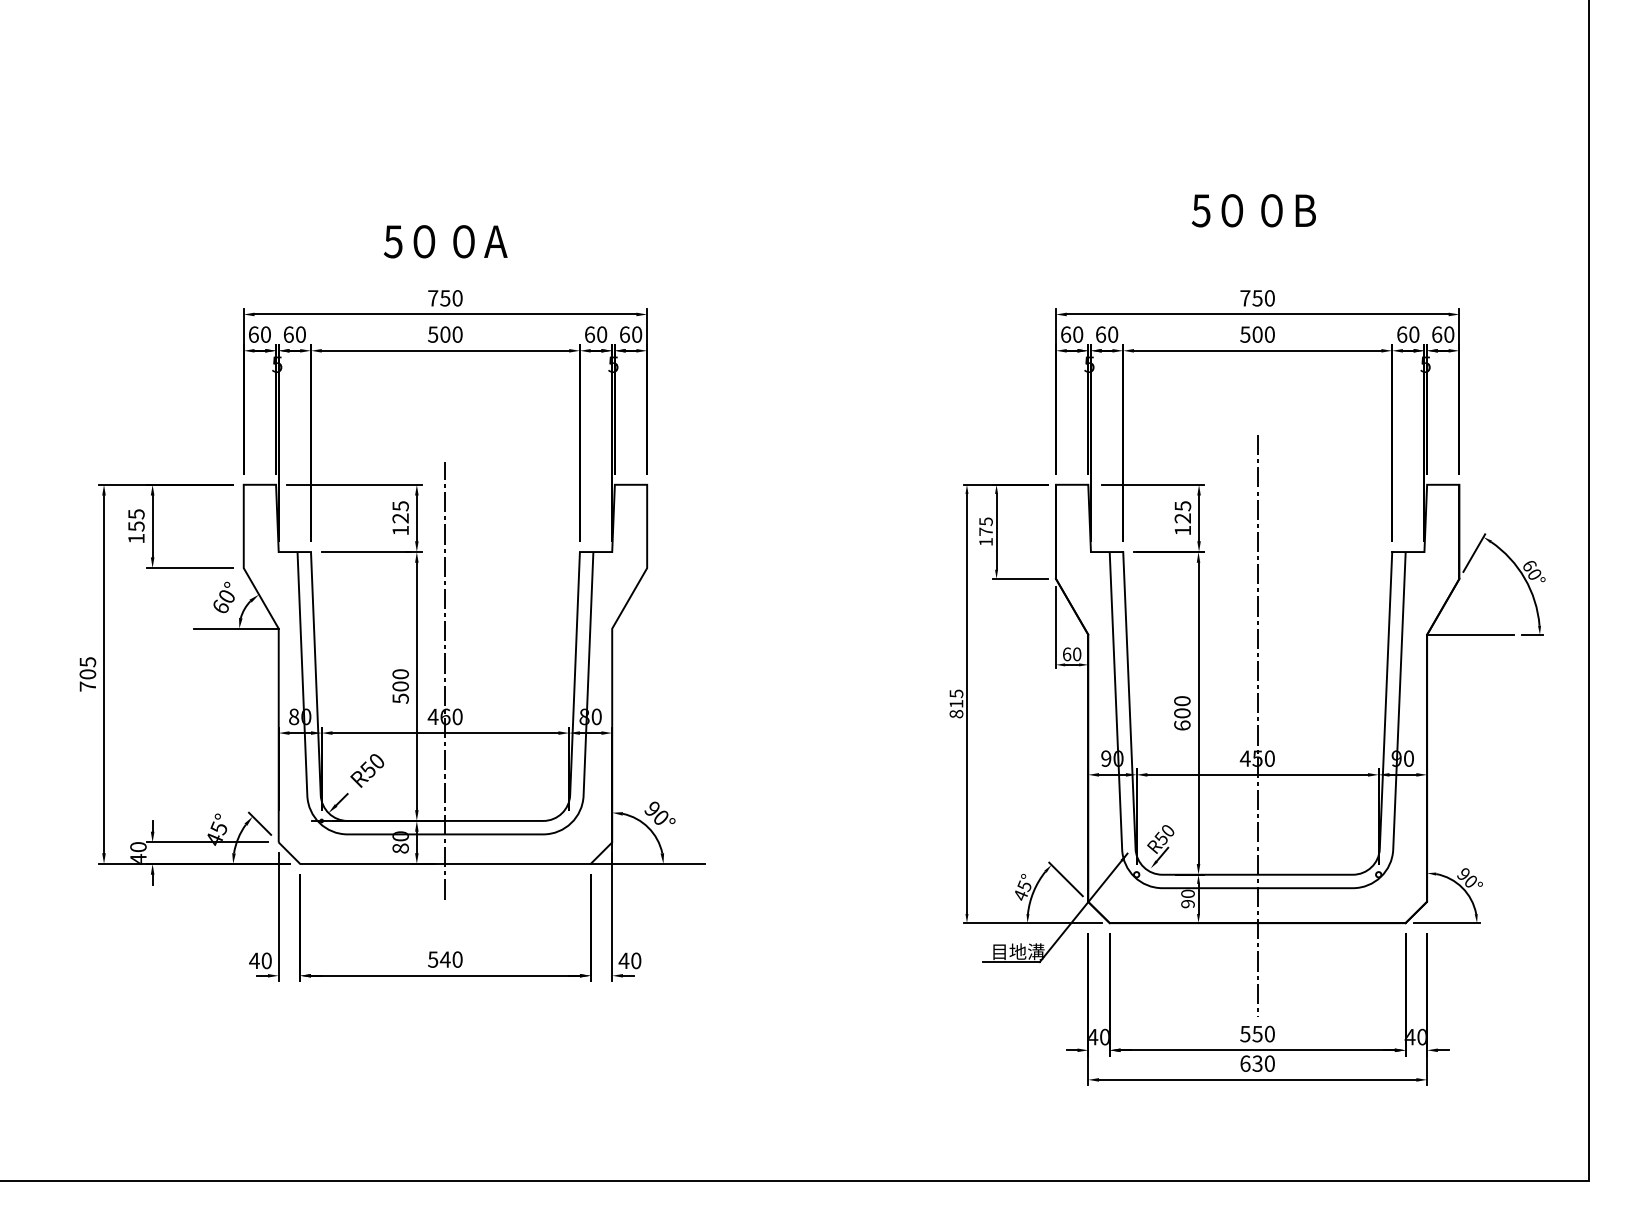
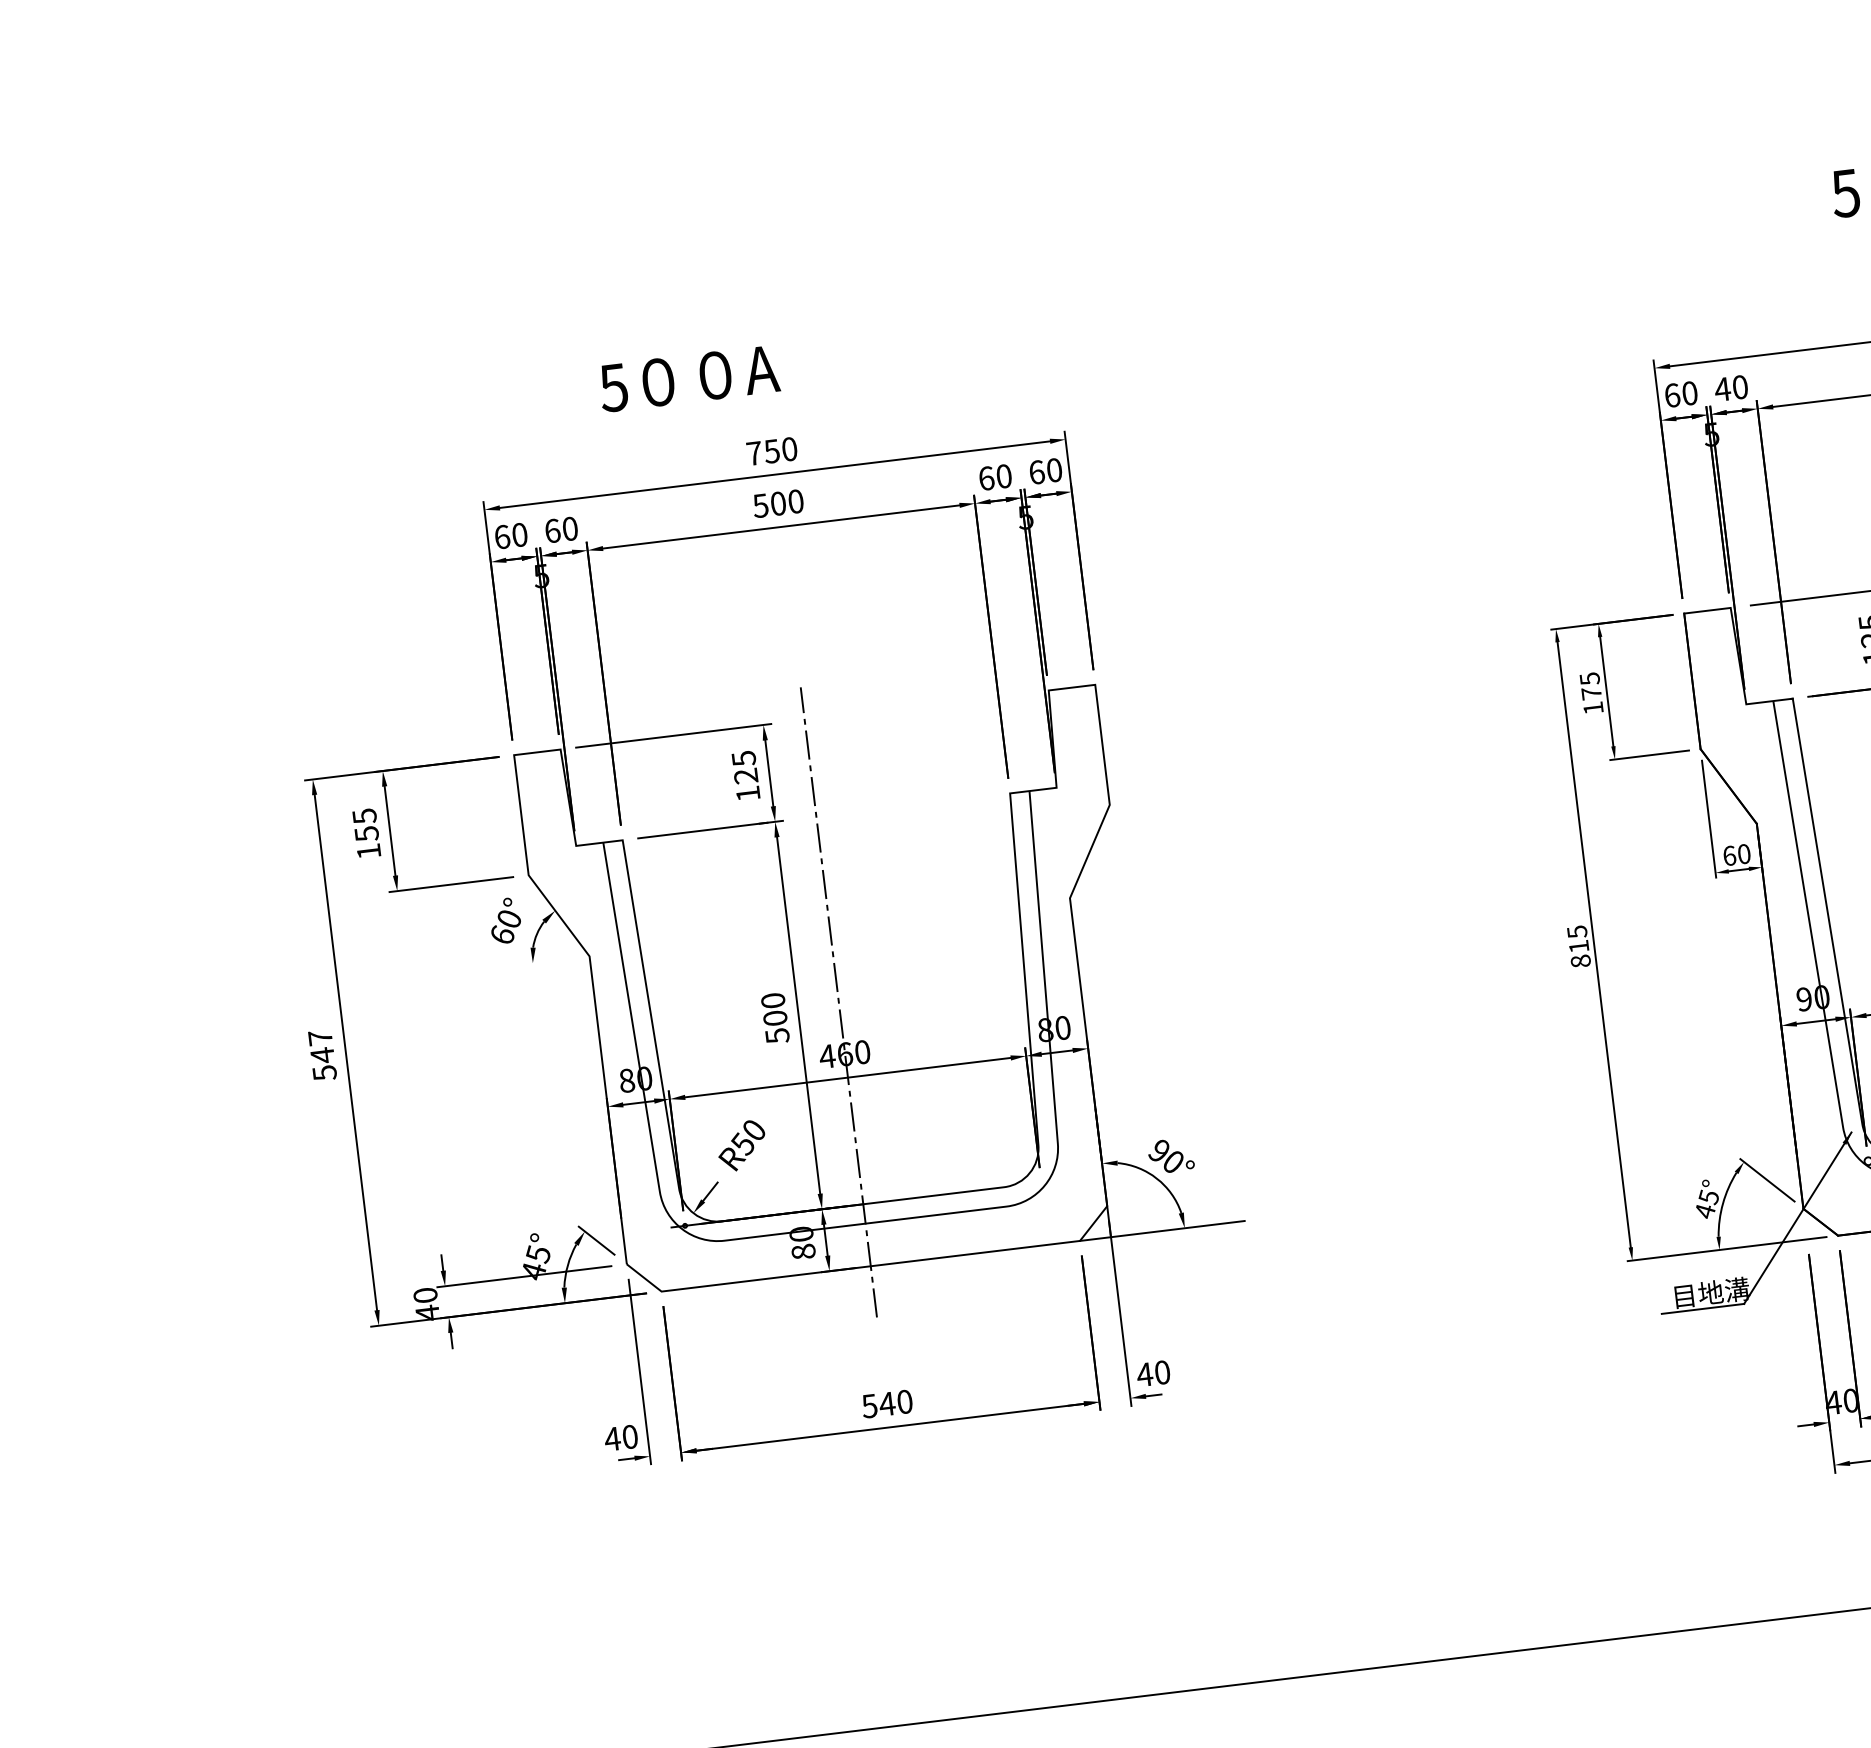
text: (445, 241) -> (688, 378), moved
text: (1100, 334) -> (1722, 389), 60 -> 40
line: (235, 628) -> (527, 963), removed
text: (87, 674) -> (322, 1055), 705 -> 547

